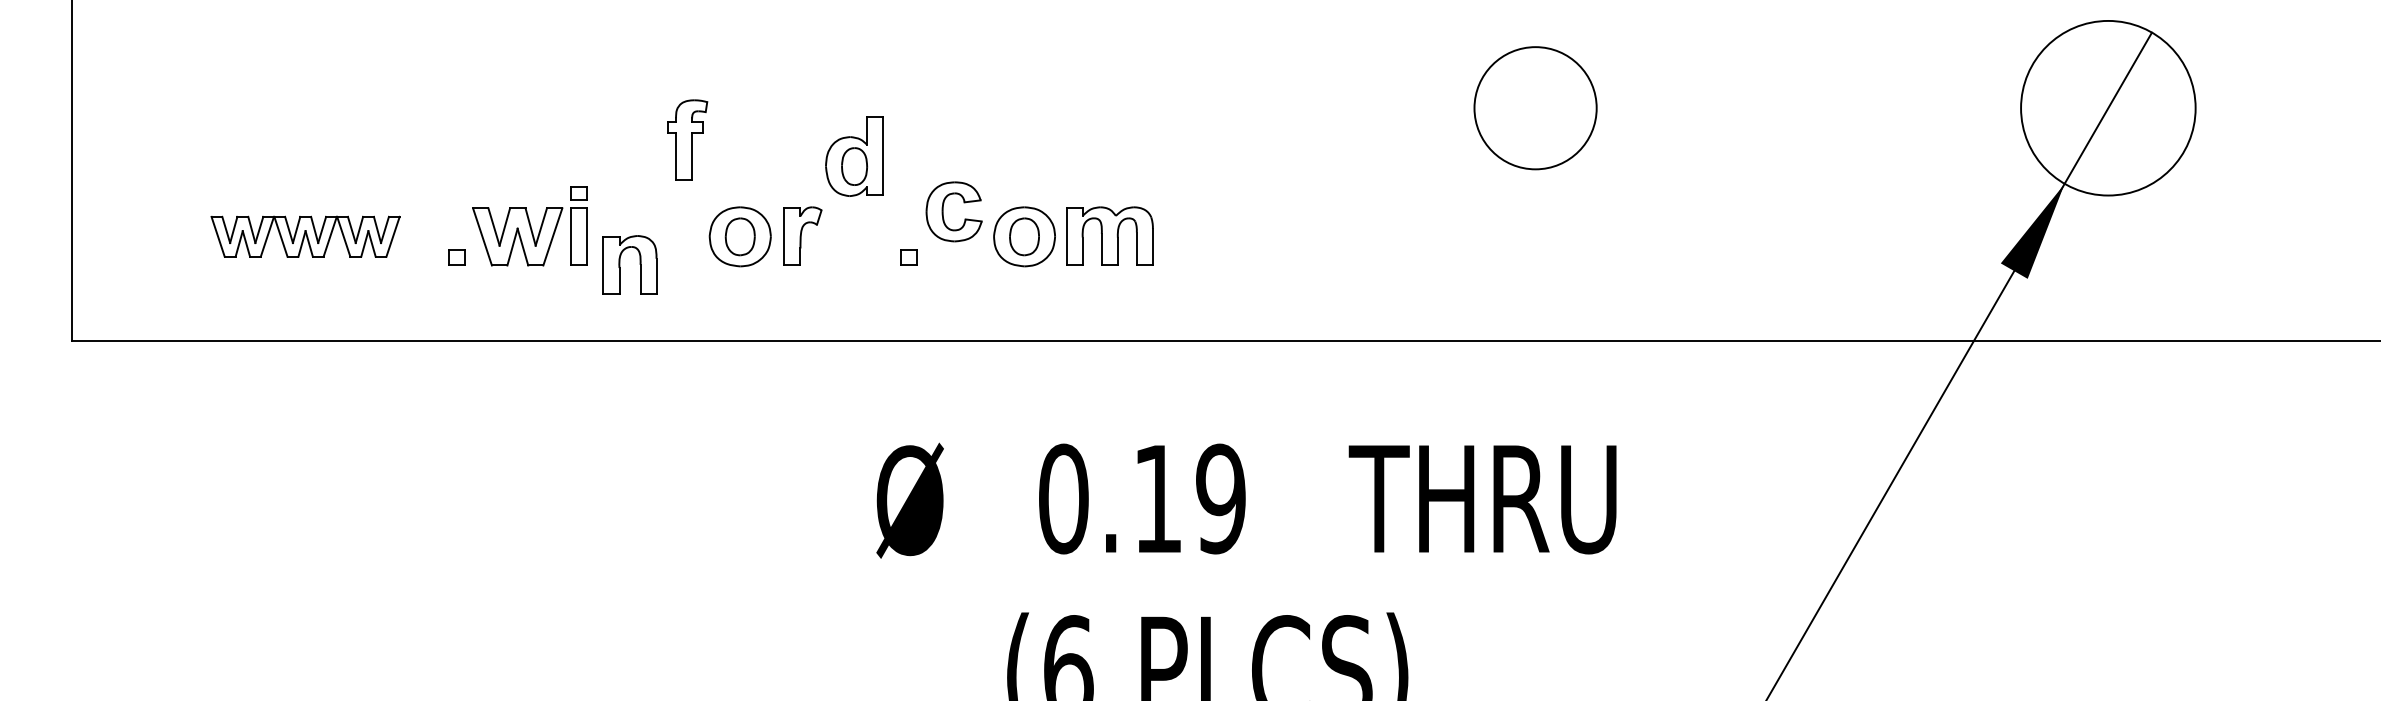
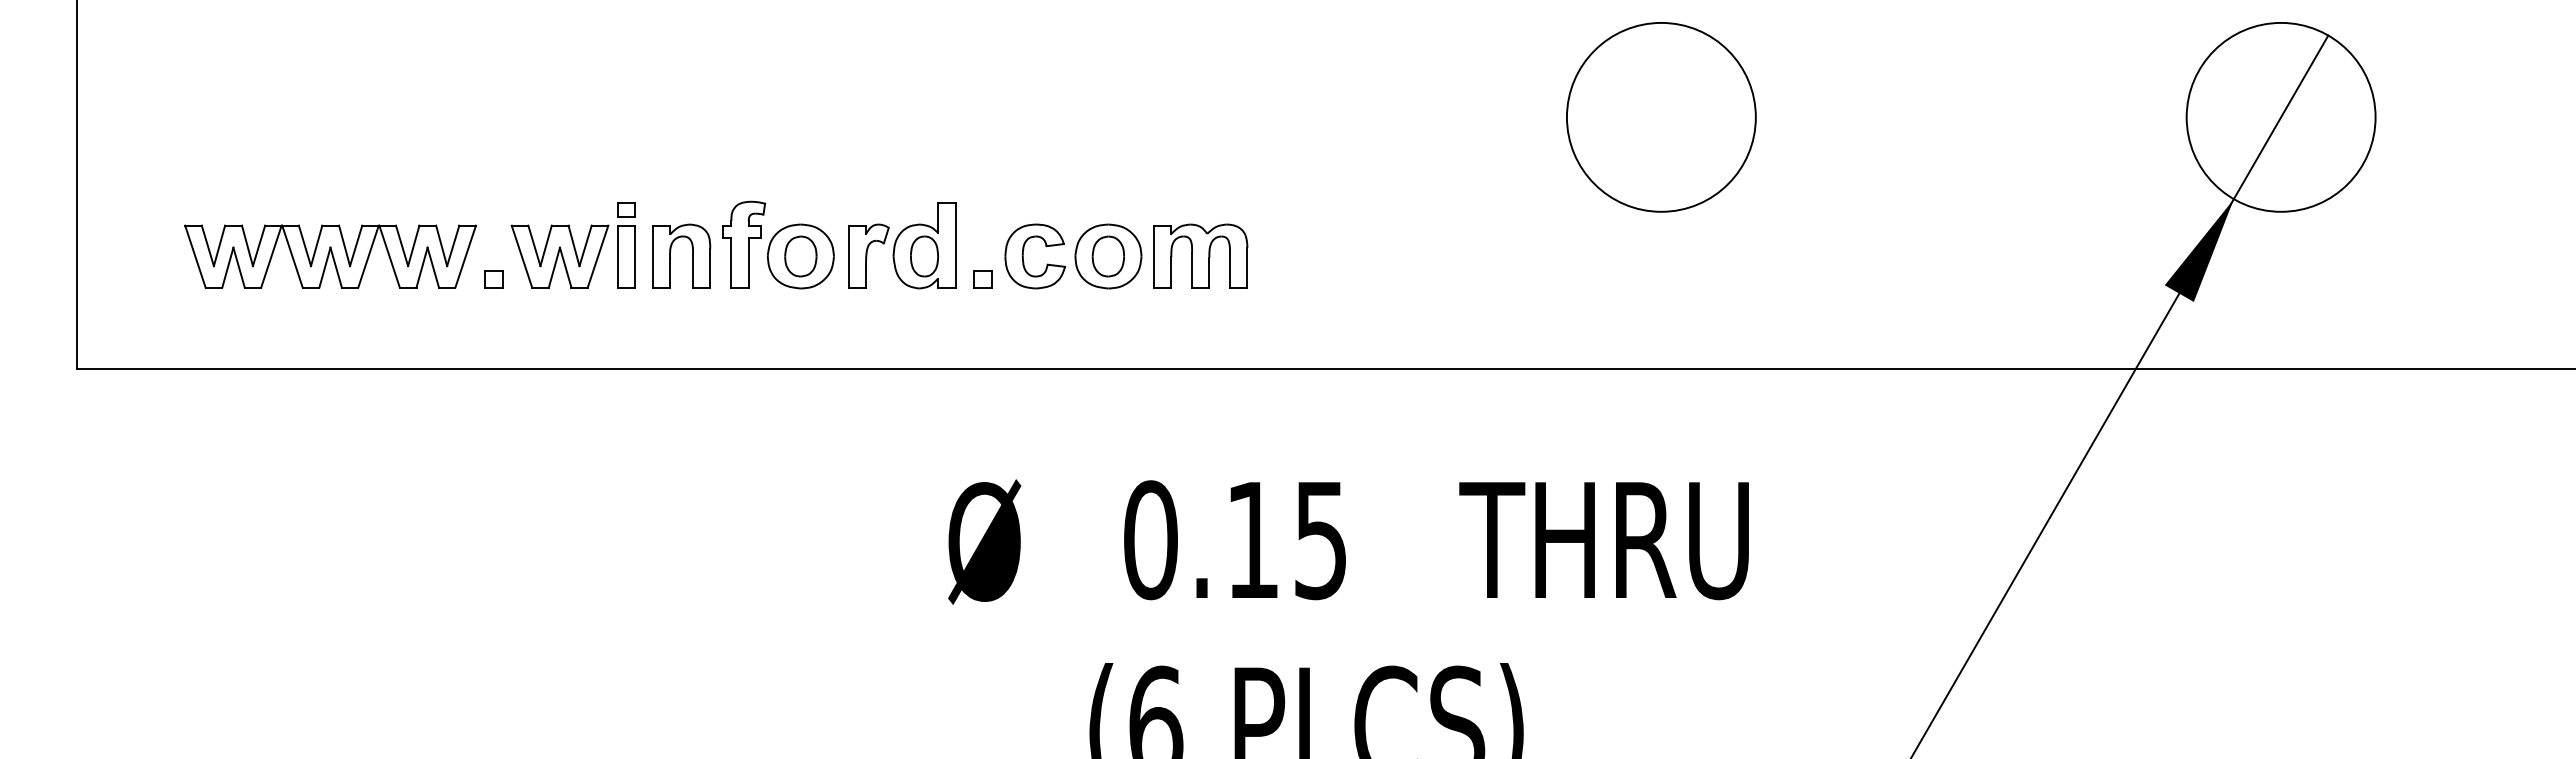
circle: (1534, 107) -> (1660, 116), size x1.43
part: (688, 139) -> (744, 244), moved
part: (854, 156) -> (924, 245), moved
part: (943, 211) -> (1023, 256), moved
part: (305, 236) -> (330, 256), size x1.43
part: (619, 264) -> (670, 255), moved
text: (1220, 499) -> (1320, 540), 0.19 -> 0.15

